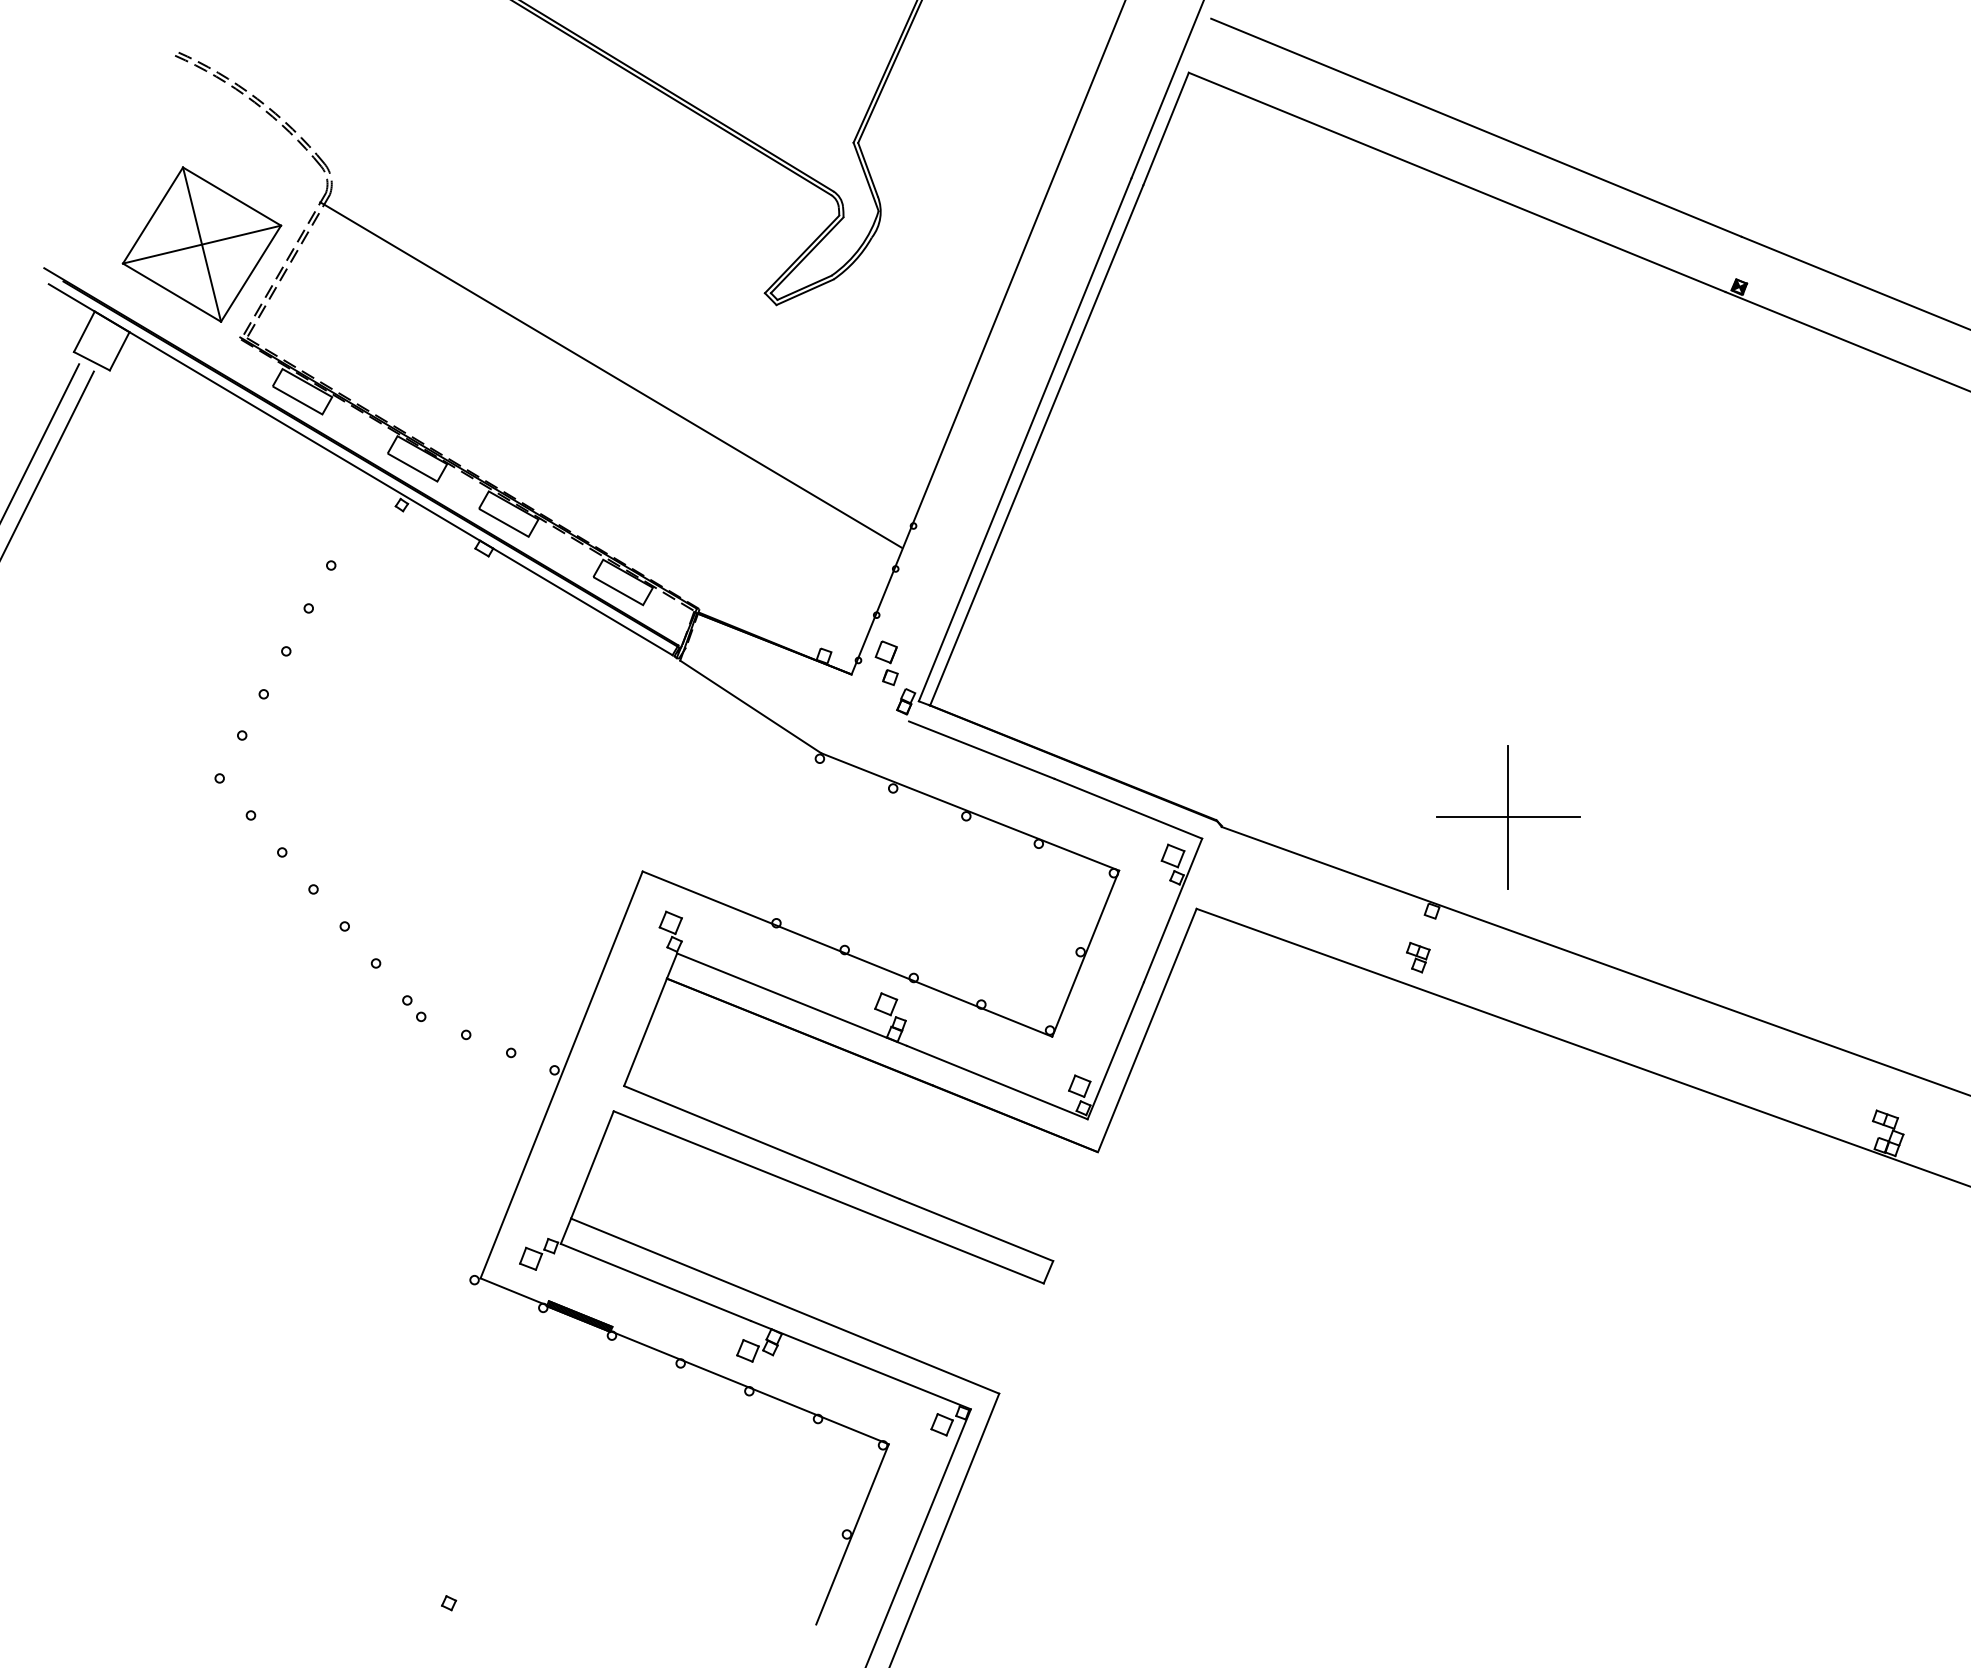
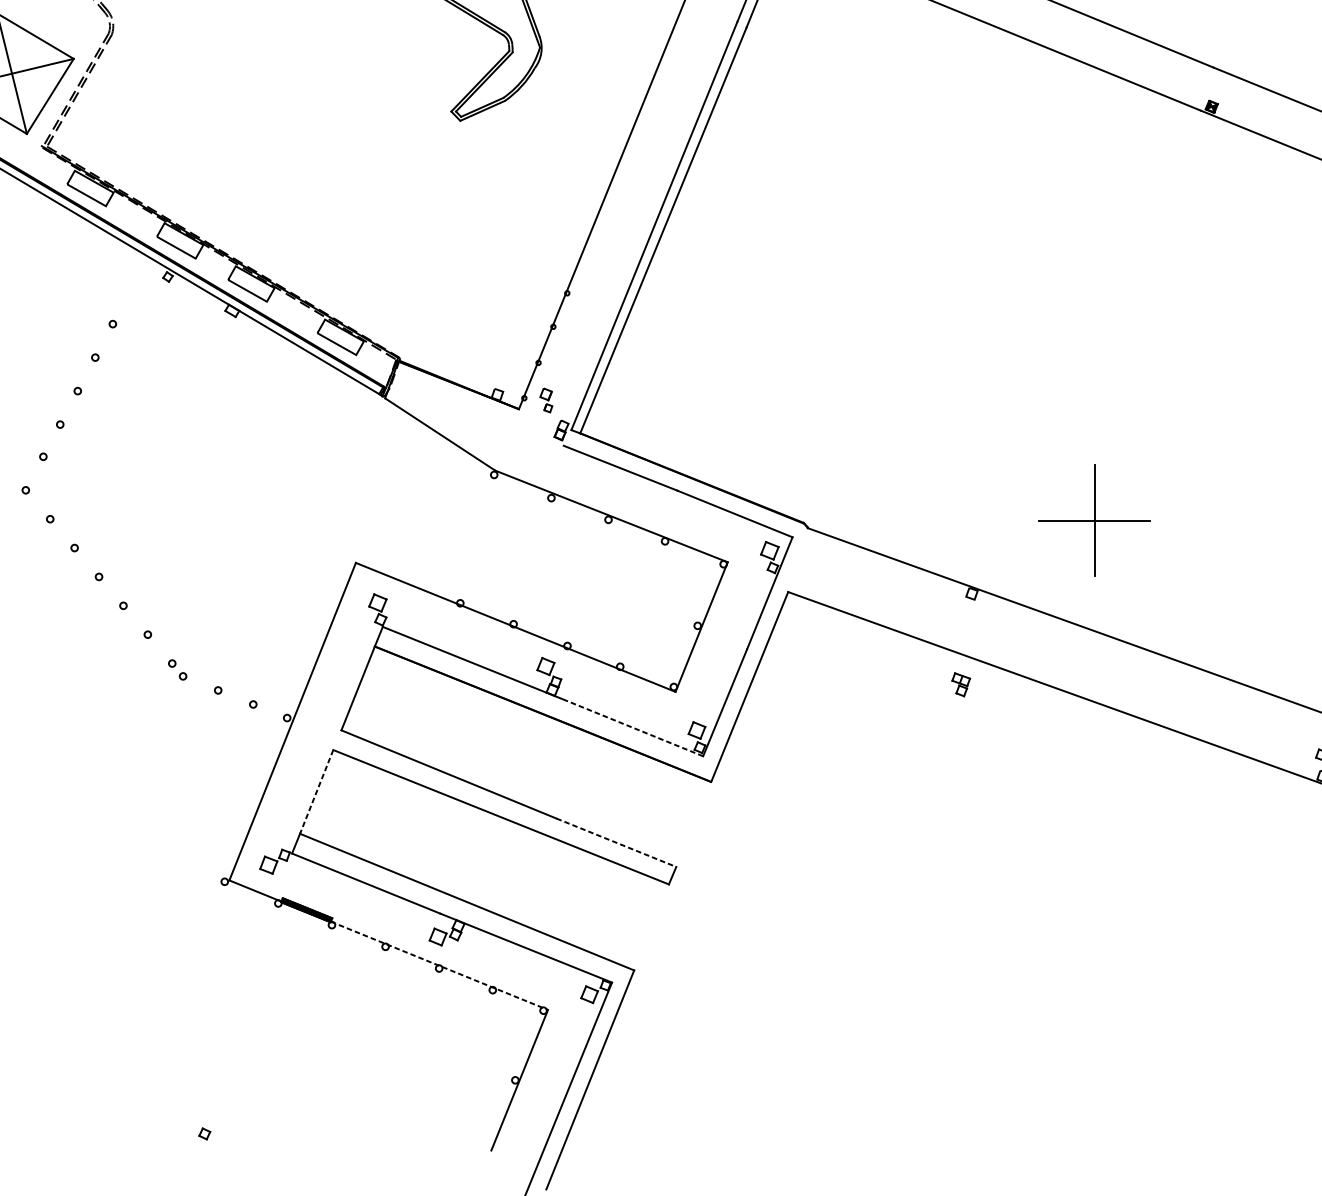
line: (610, 374) -> (330, 175), removed
part: (886, 663) -> (546, 400), size x0.7
part: (1508, 817) -> (1094, 520), moved
part: (1418, 957) -> (961, 684), moved
line: (997, 1082) -> (632, 727), solid -> dashed
line: (592, 1164) -> (316, 791), solid -> dashed
line: (976, 1230) -> (616, 843), solid -> dashed
line: (750, 1387) -> (440, 965), solid -> dashed

